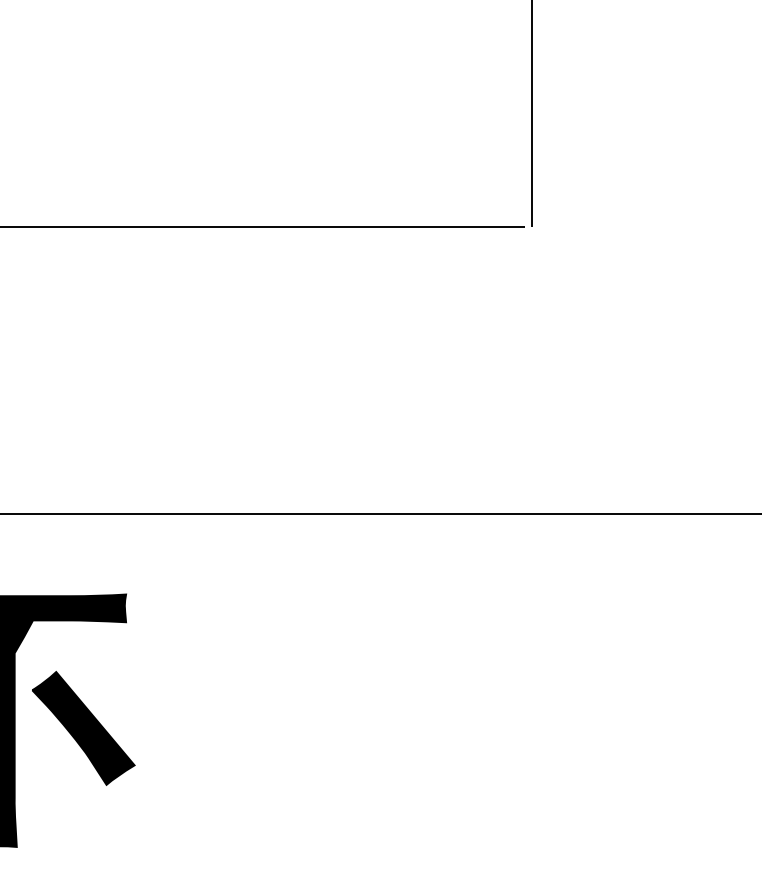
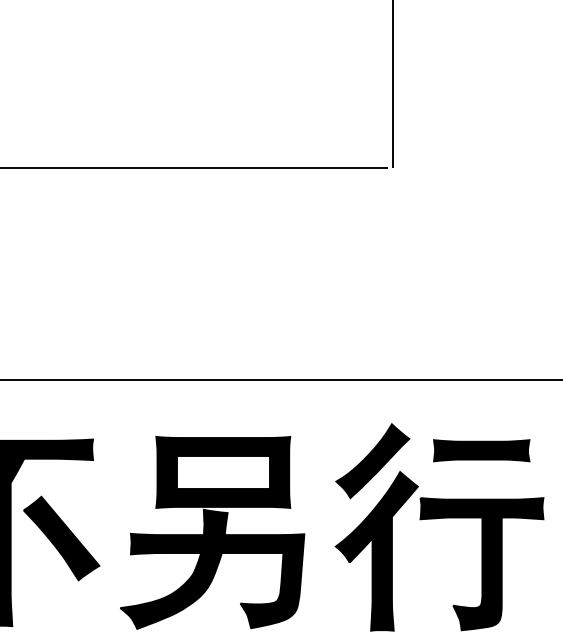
part: (594, 701) -> (439, 518), added
part: (287, 720) -> (212, 532), added

